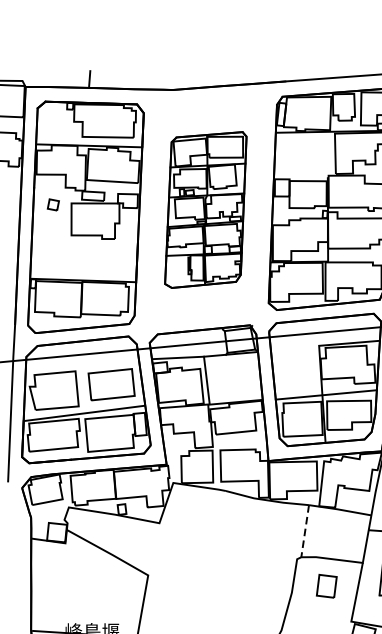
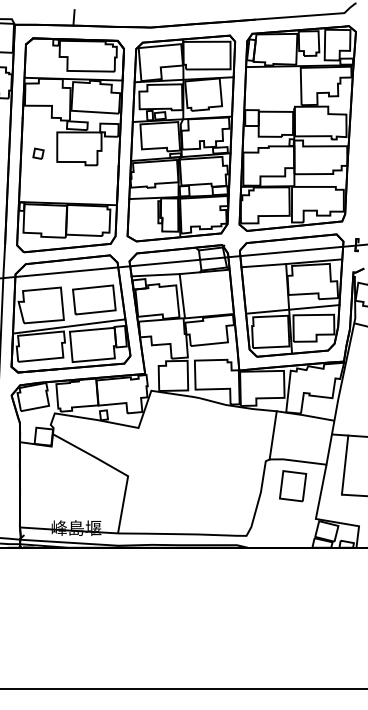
part: (53, 204) -> (38, 153), moved
part: (205, 210) -> (181, 138), size x1.43
line: (294, 347) -> (263, 265), added
line: (305, 531) -> (273, 435), dashed -> solid
part: (327, 586) -> (293, 486), size x1.43

